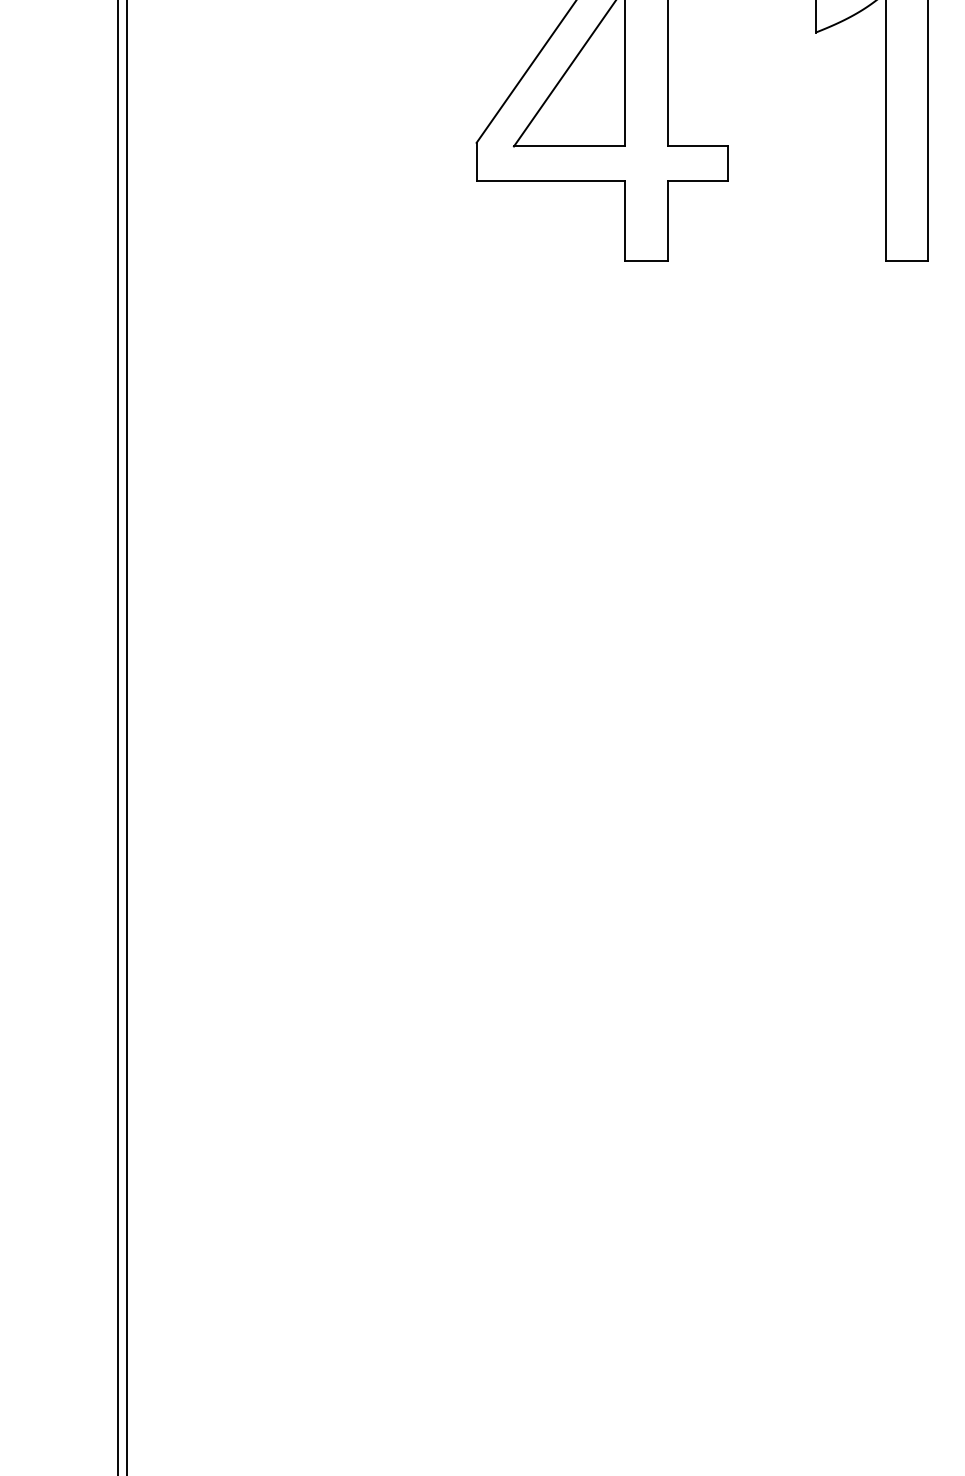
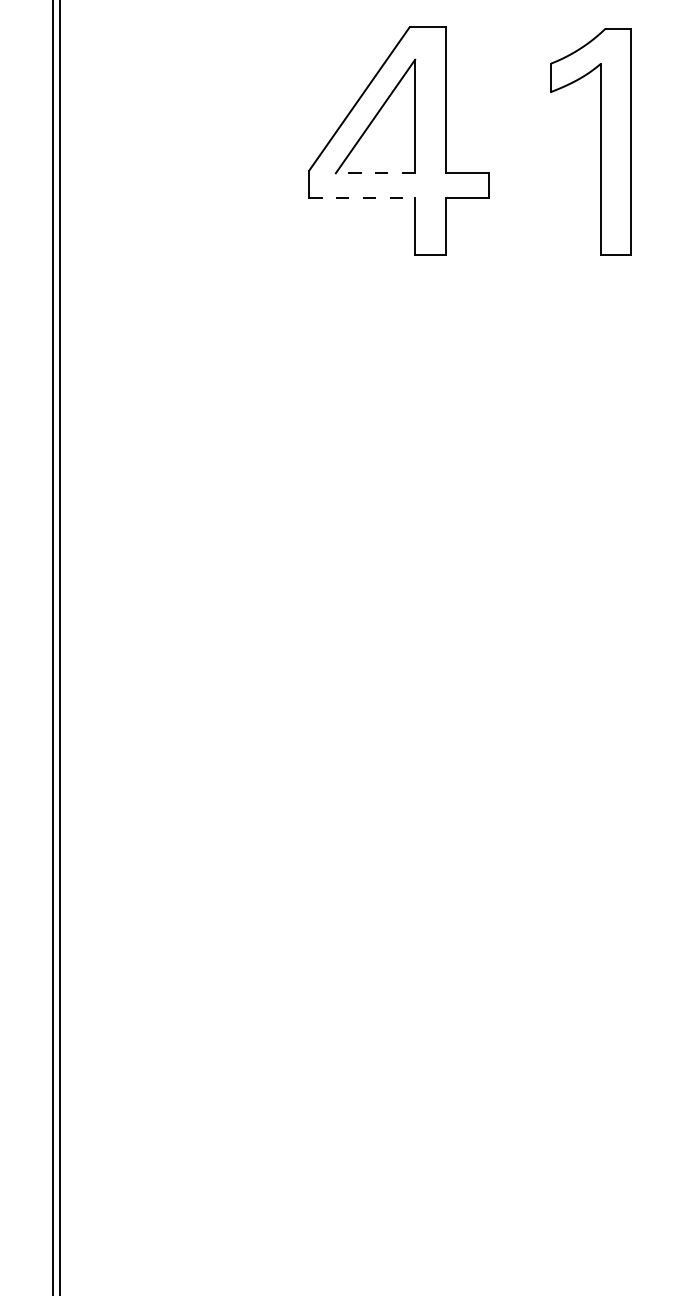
line: (569, 146) -> (375, 173), solid -> dashed
line: (551, 181) -> (362, 198), solid -> dashed

